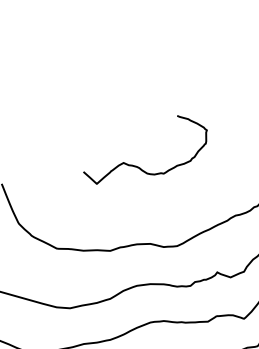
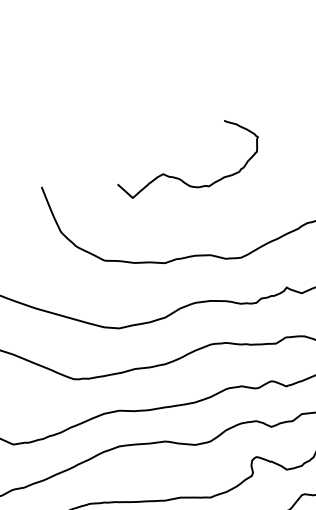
curve: (137, 165) -> (178, 177), moved

